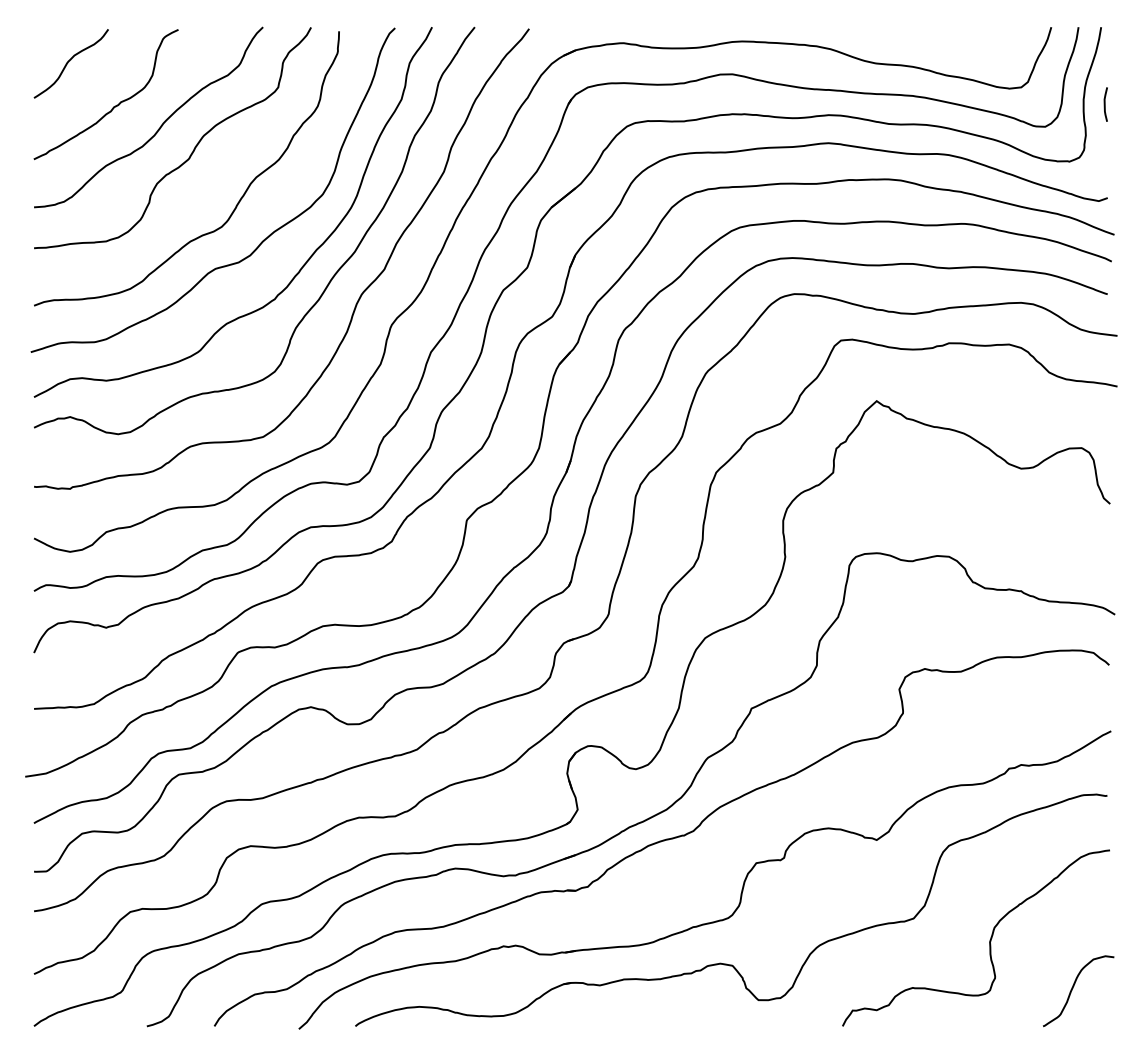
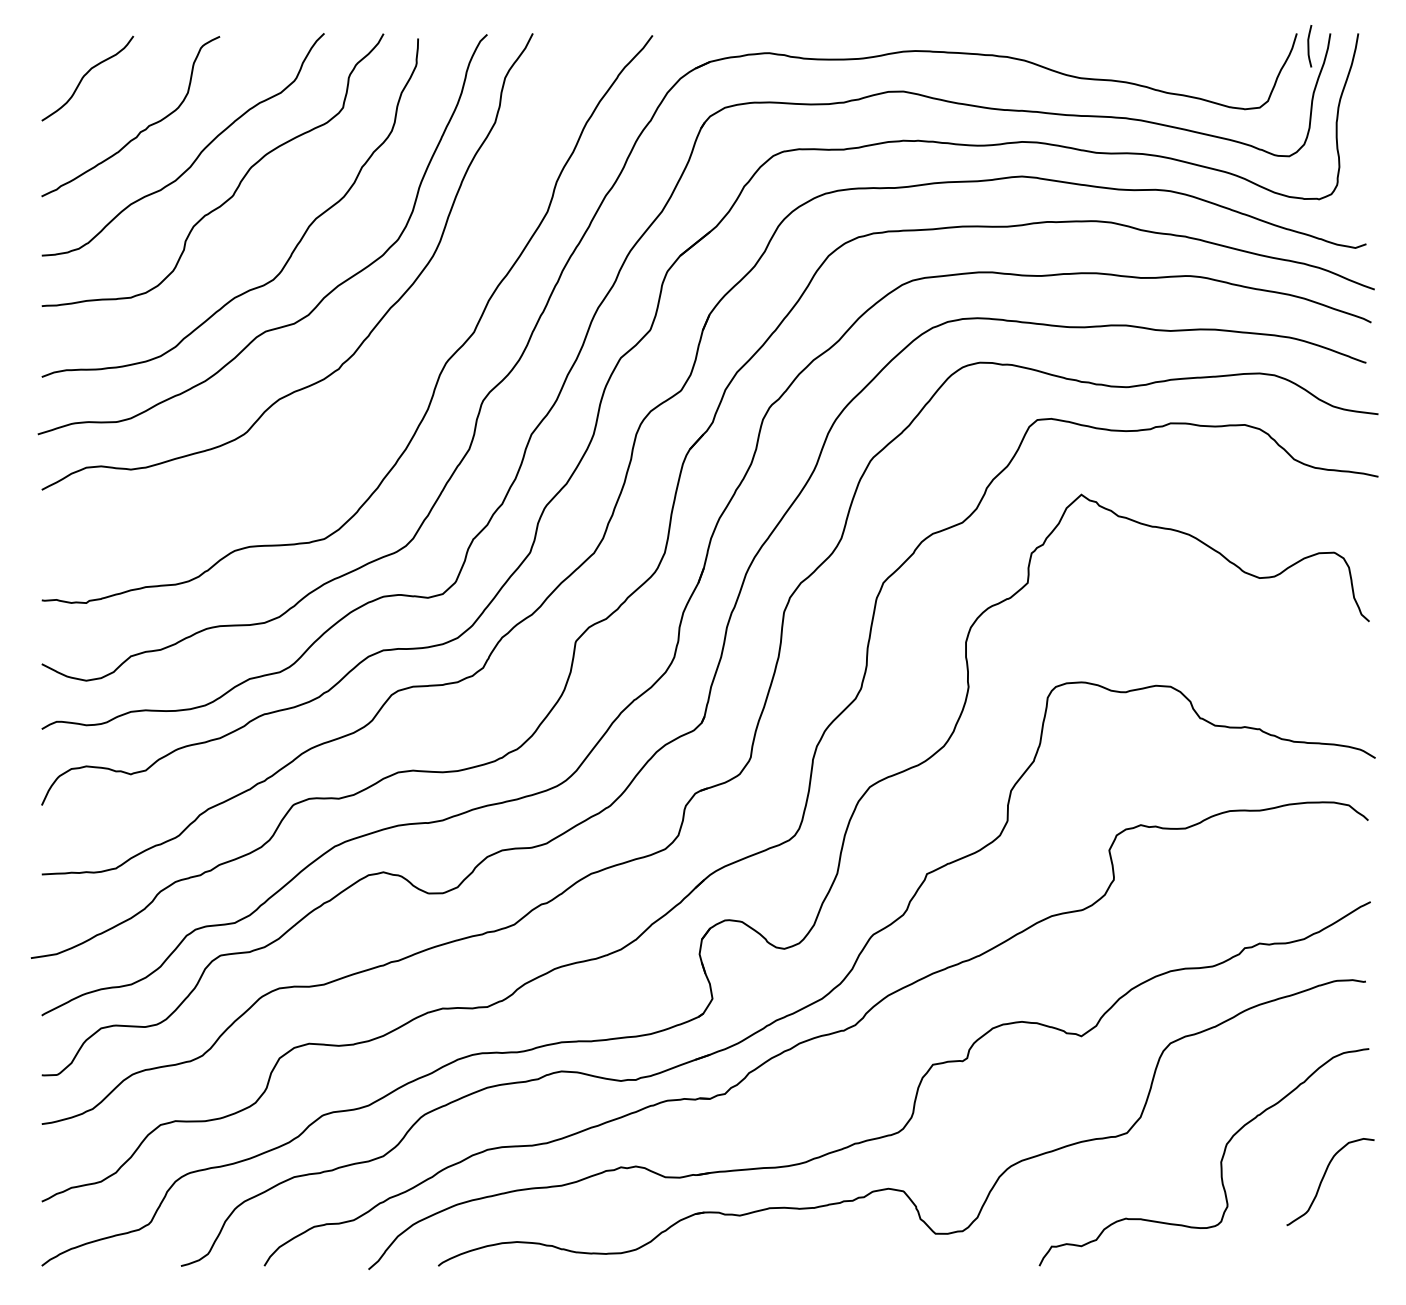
curve: (1105, 104) -> (1309, 46), moved
curve: (329, 280) -> (406, 345), removed
curve: (1073, 988) -> (1324, 1178), moved

